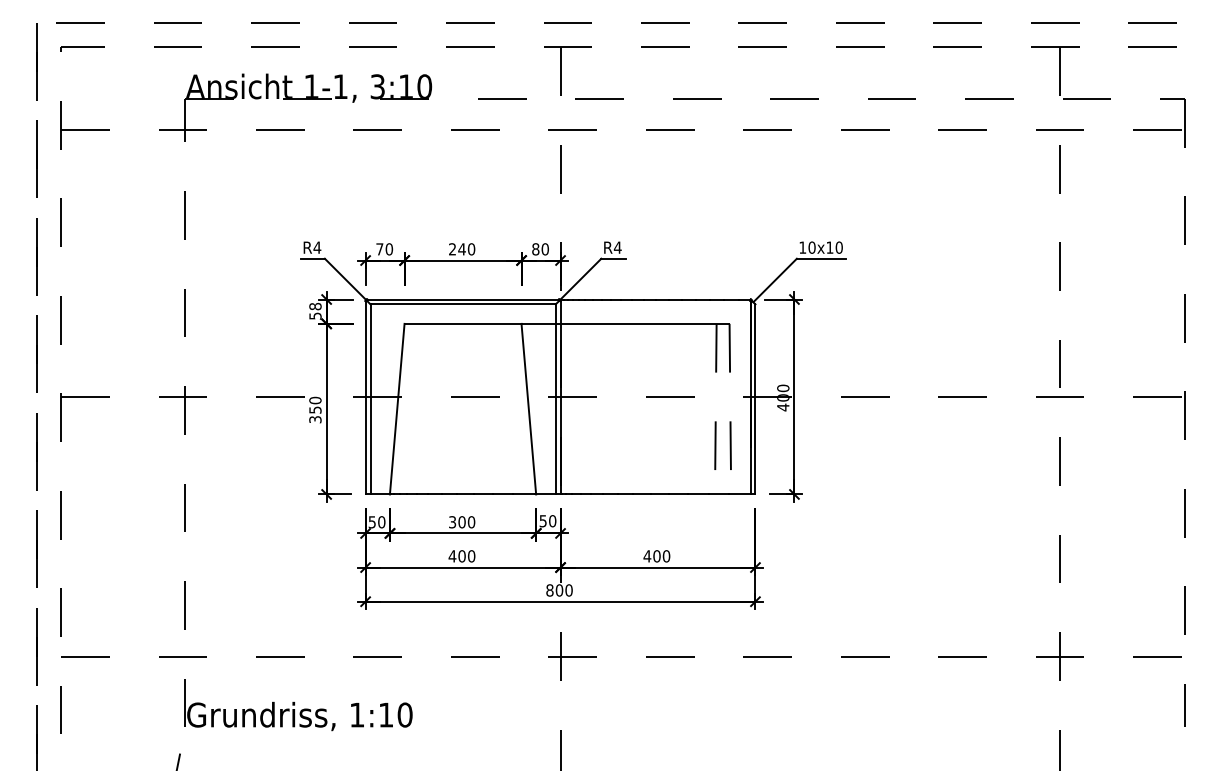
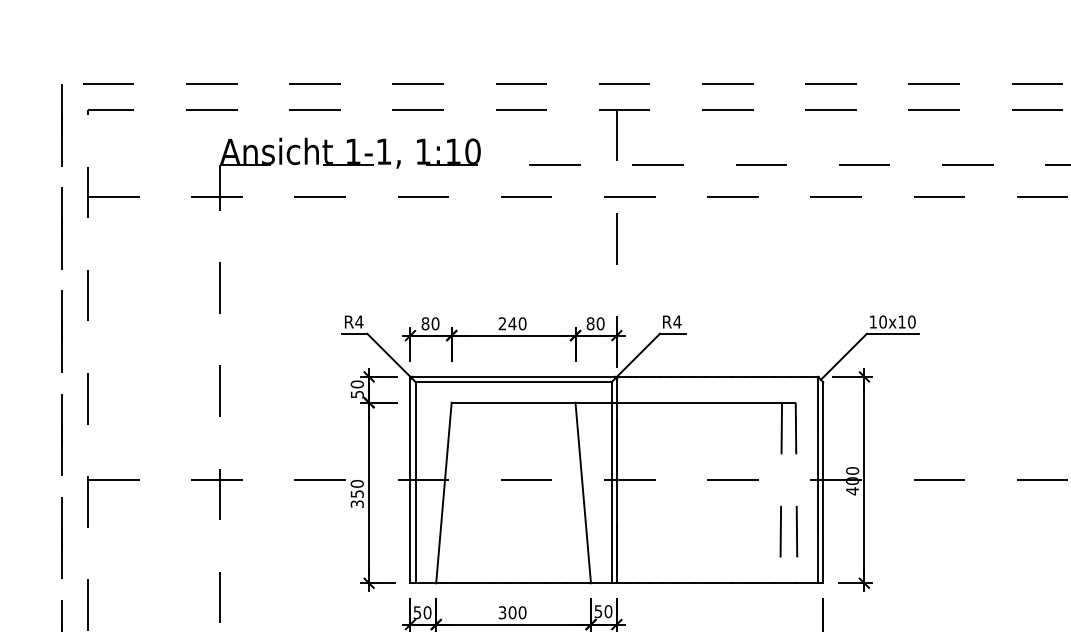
text: (377, 86) -> (423, 151), 3:10 -> 1:10
text: (379, 249) -> (425, 323), 70 -> 80
text: (315, 306) -> (357, 384), 58 -> 50

